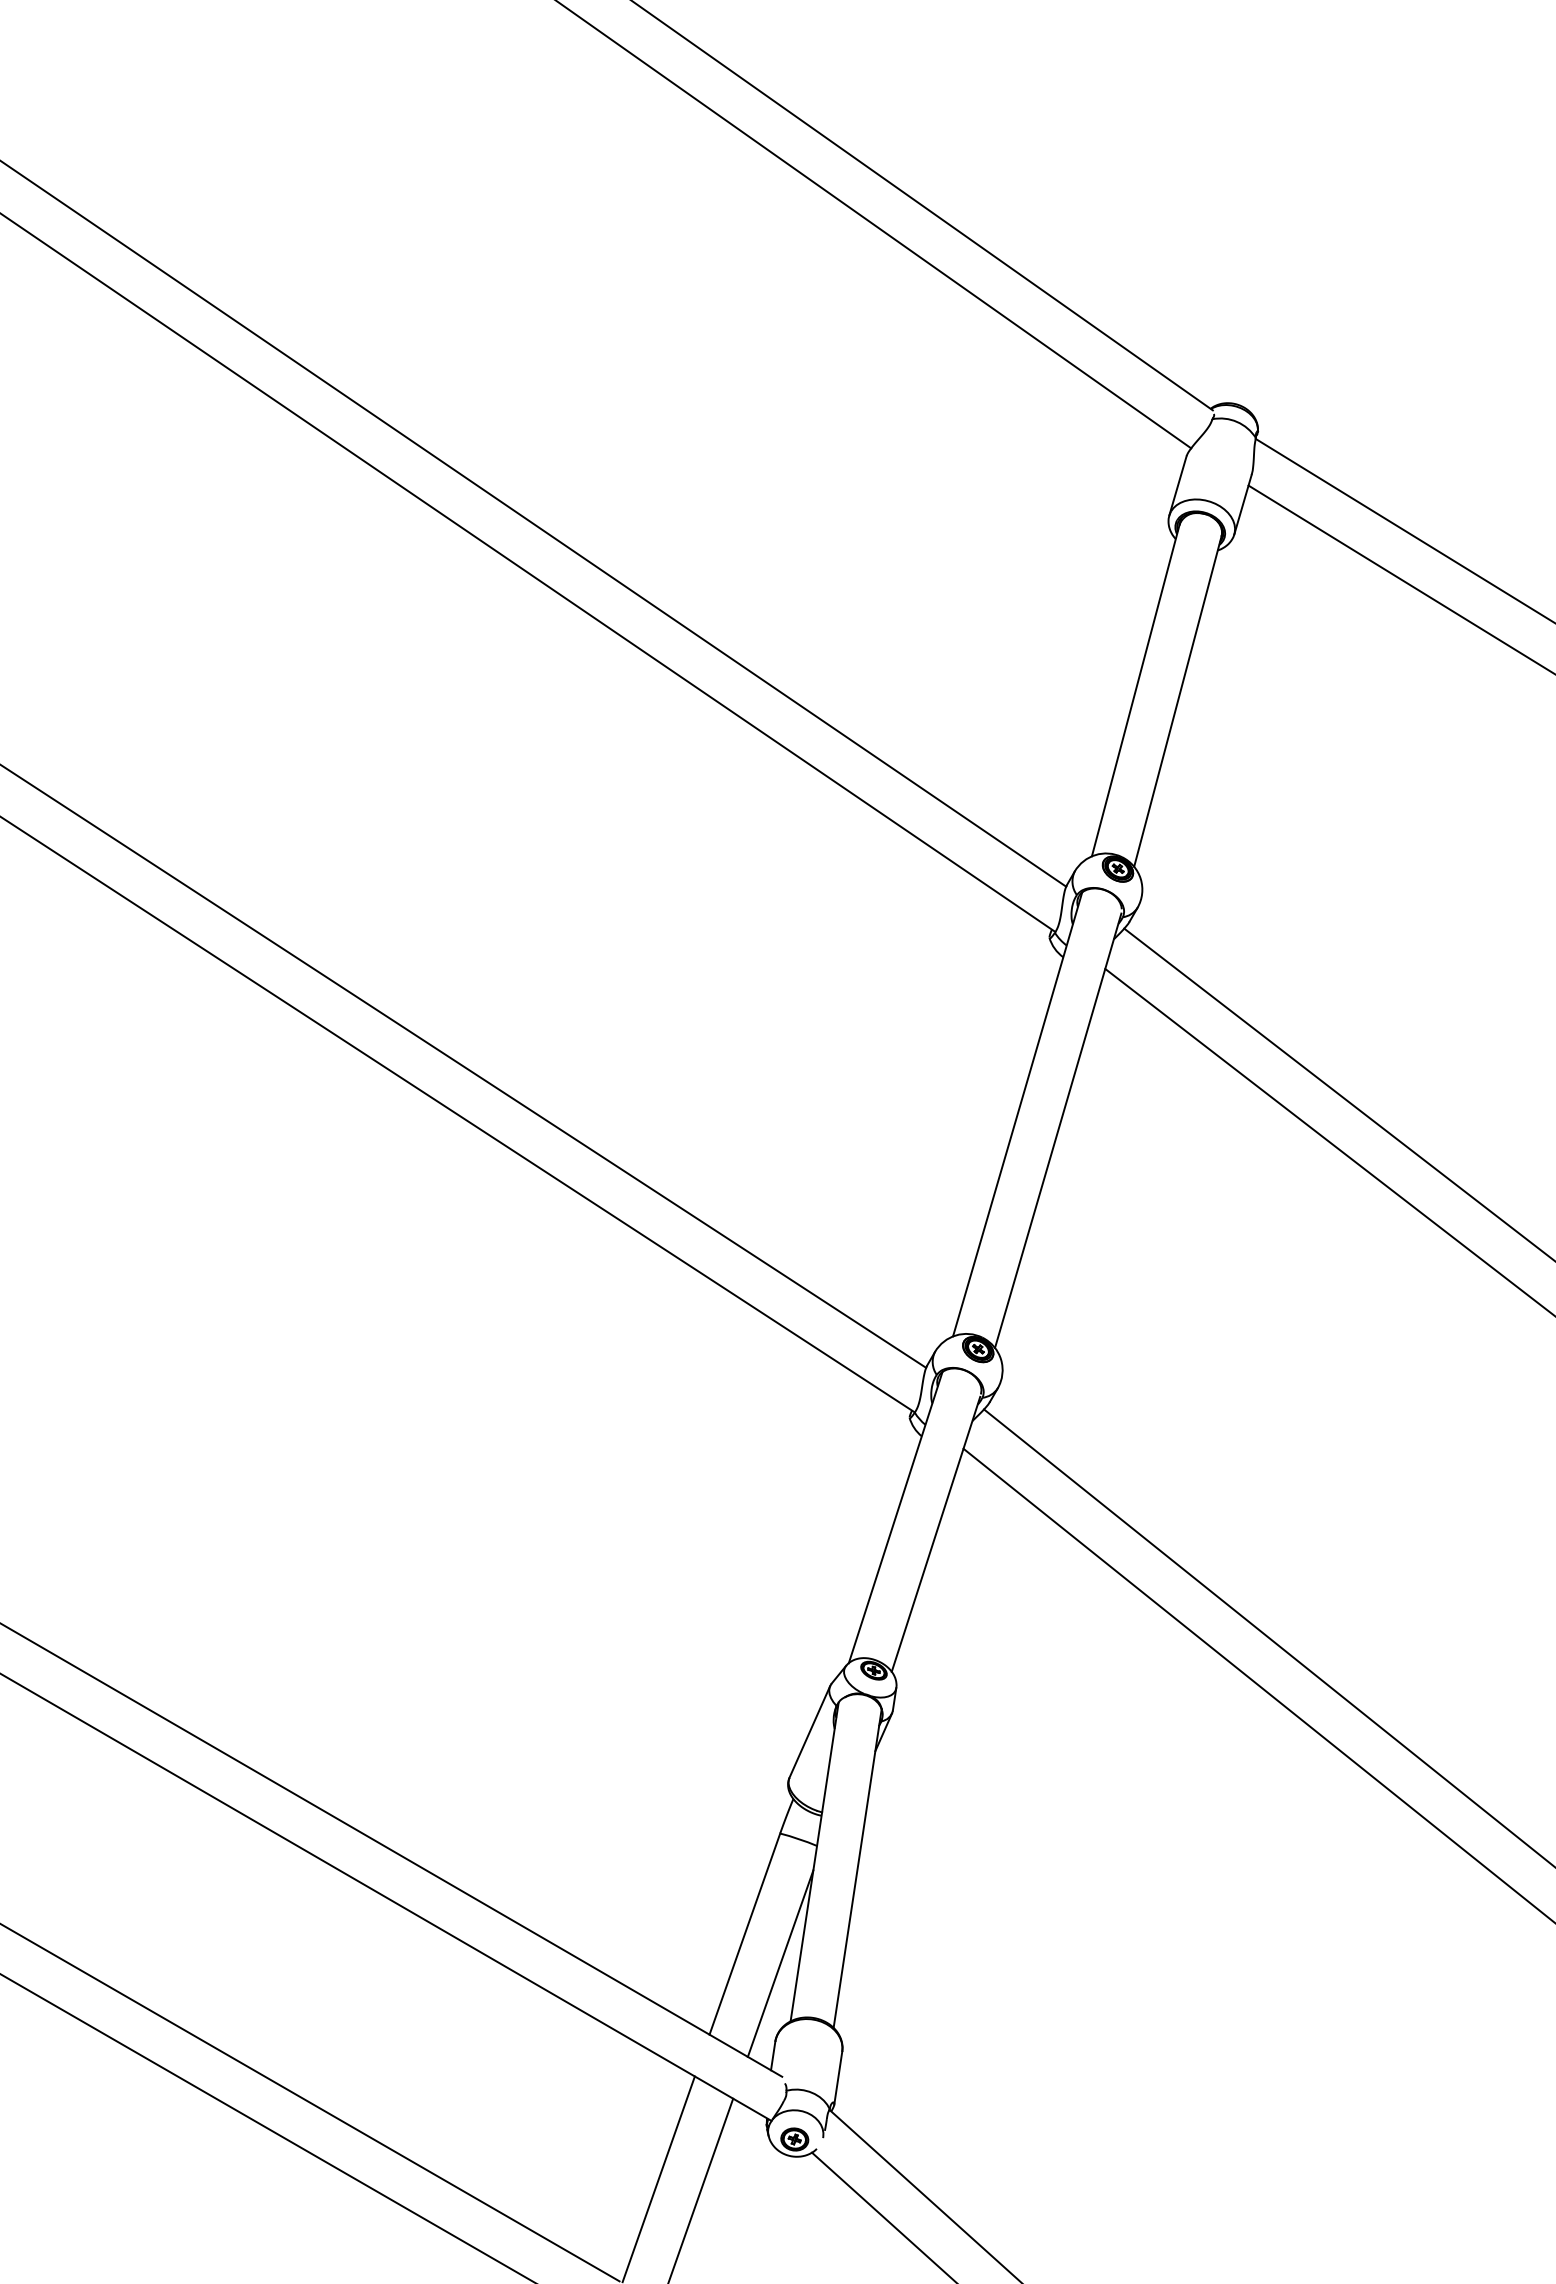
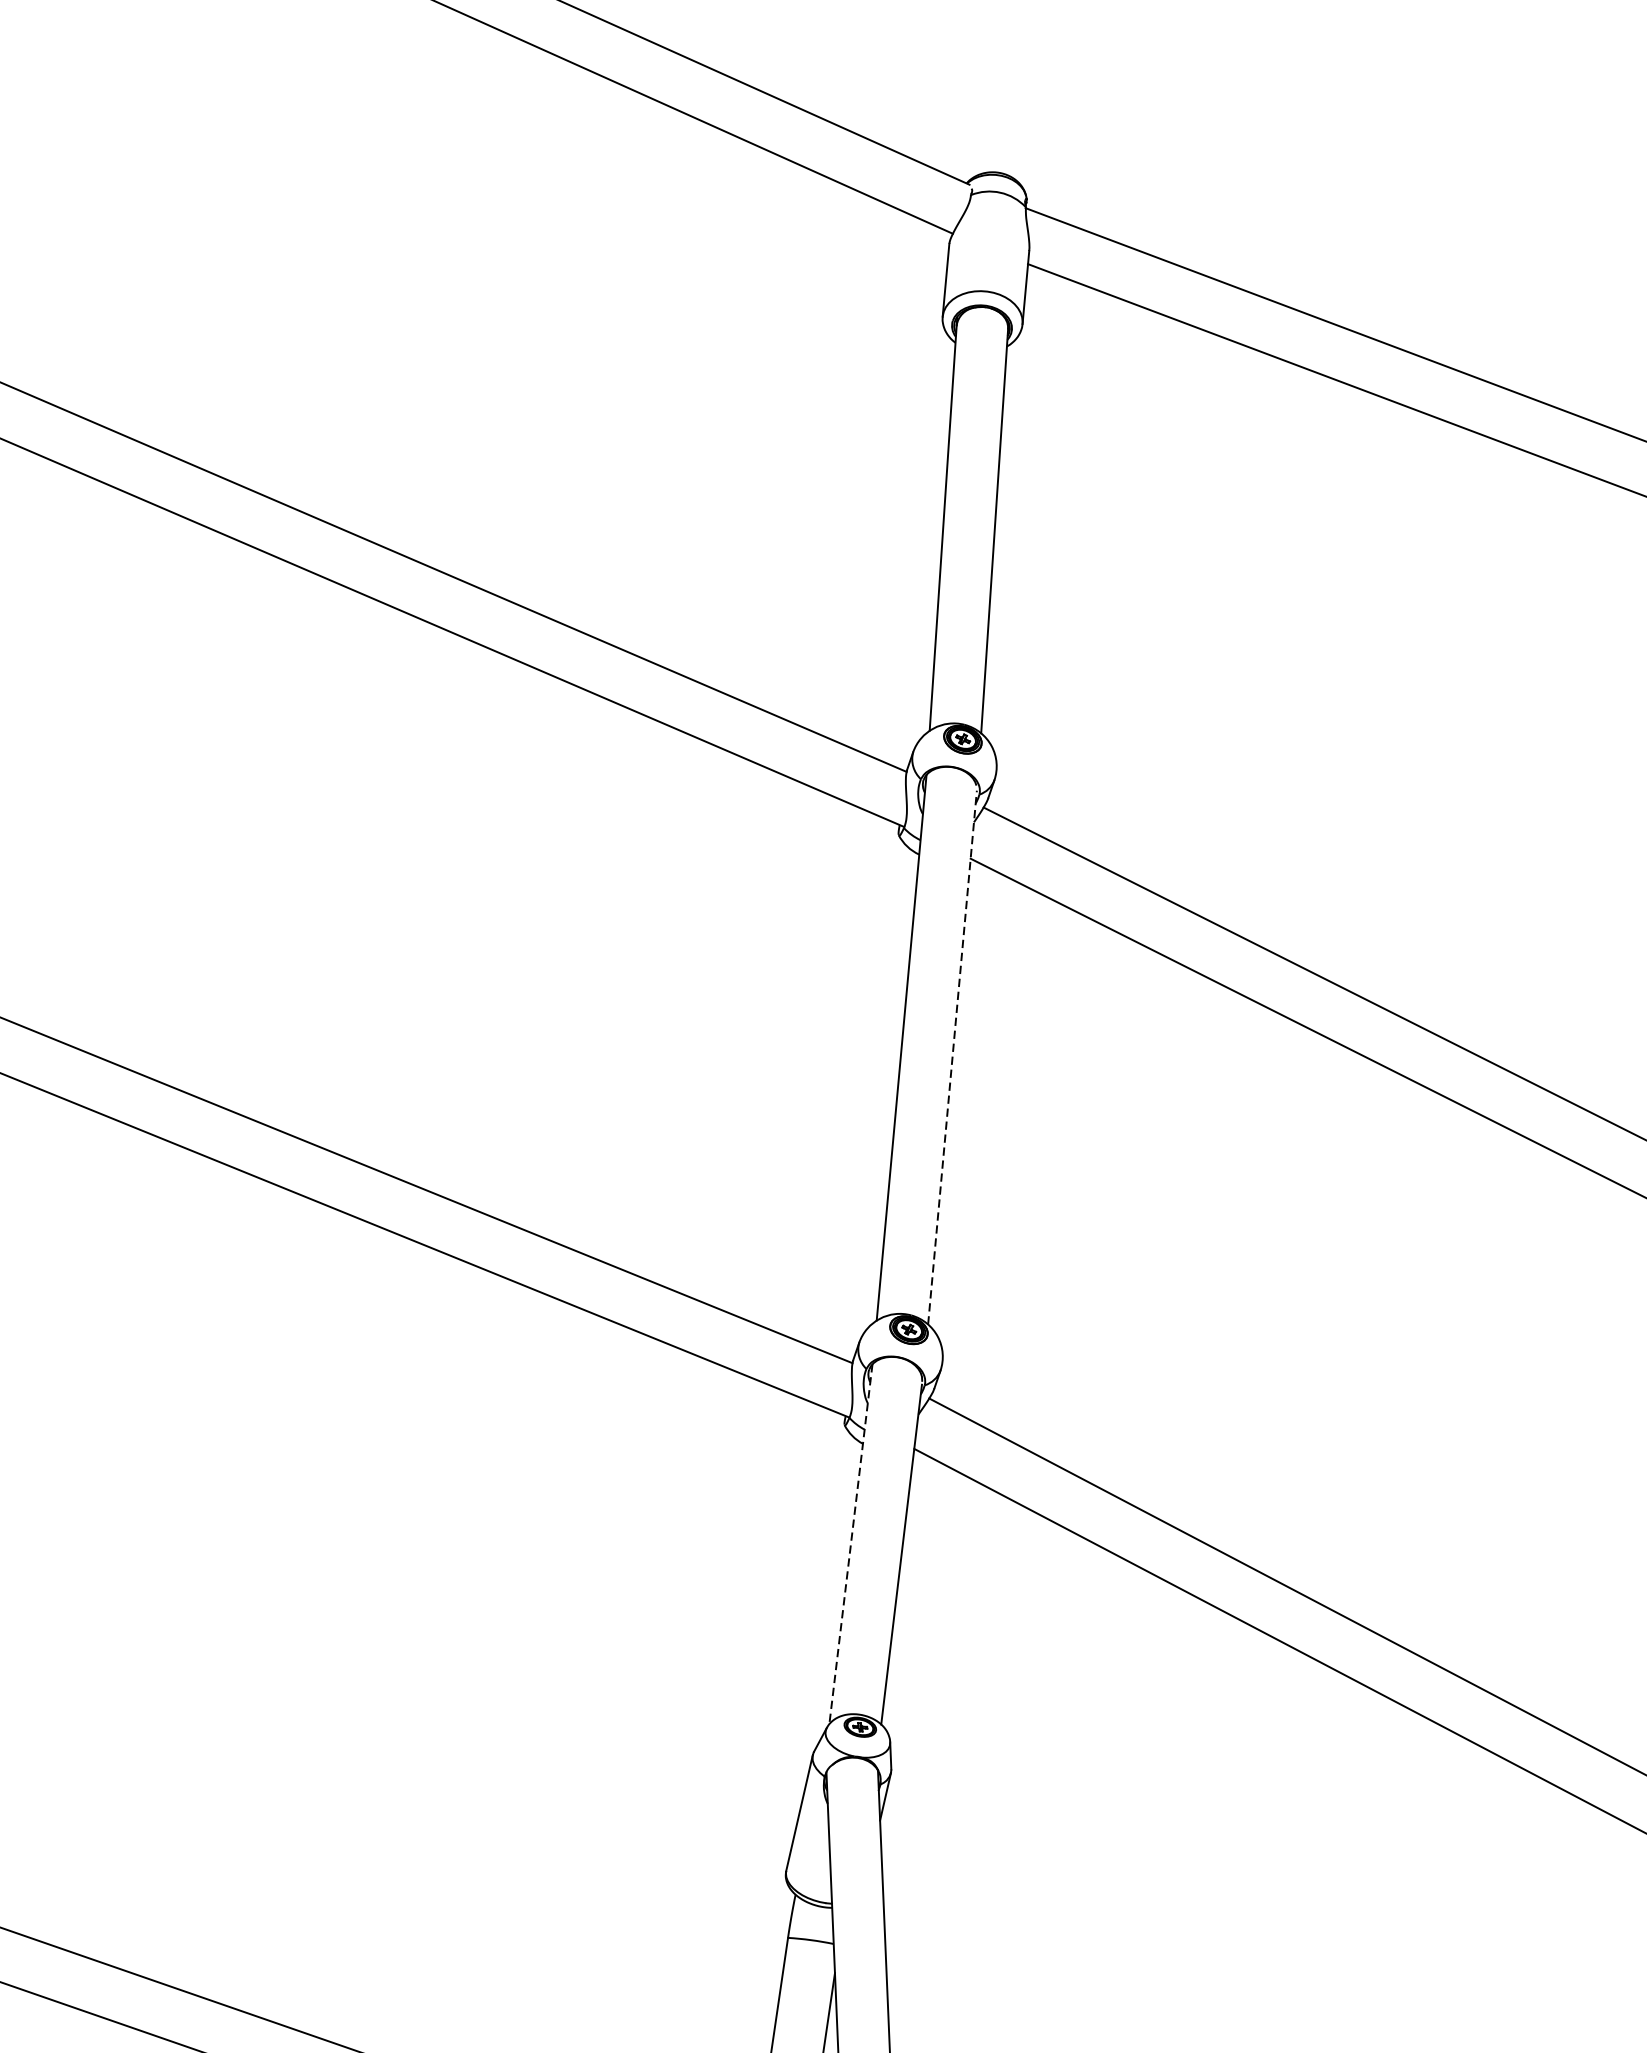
line: (1058, 1130) -> (952, 1057), solid -> dashed
line: (895, 1518) -> (850, 1545), solid -> dashed

